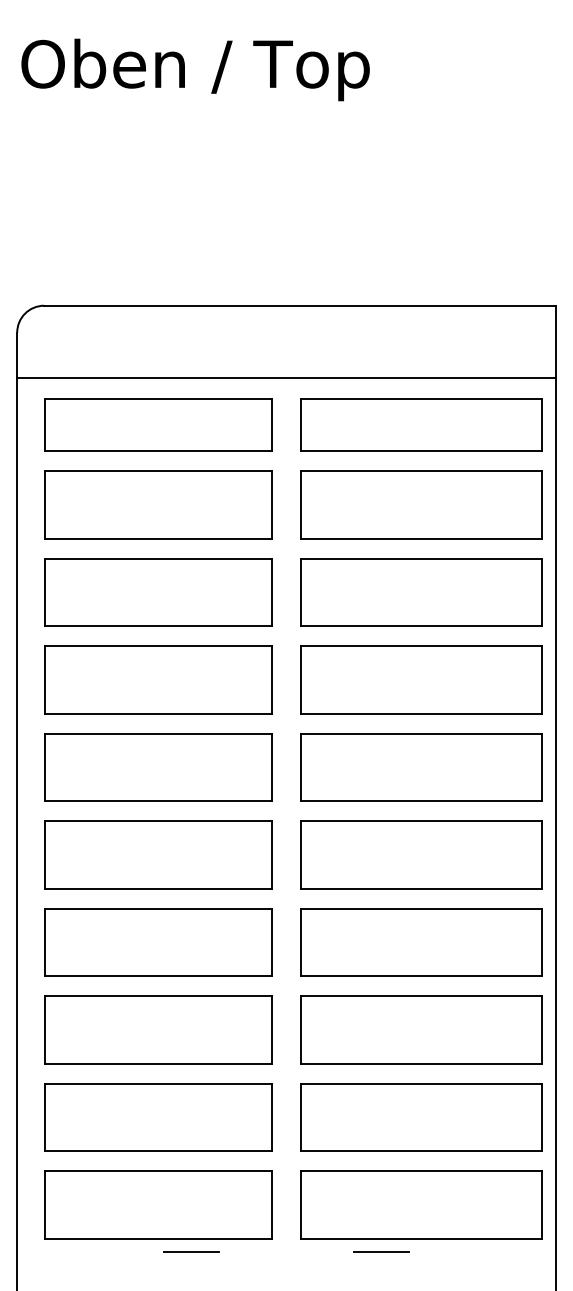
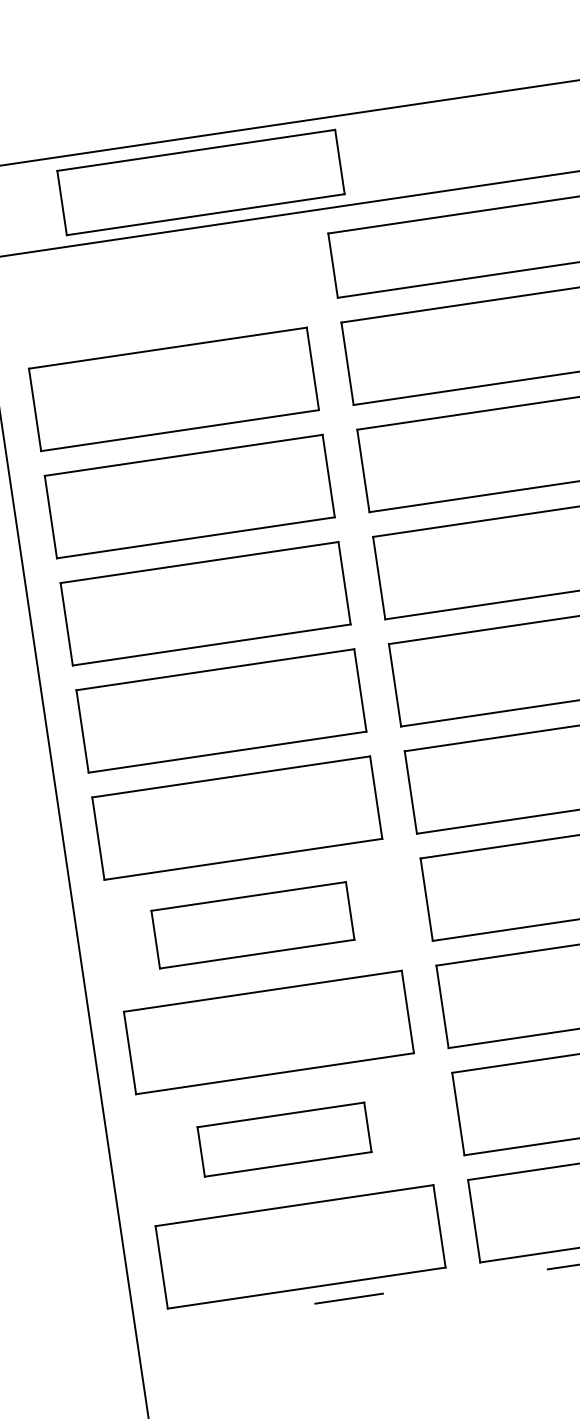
part: (158, 424) -> (200, 182), moved
part: (158, 942) -> (252, 925), size x0.7
part: (158, 1117) -> (284, 1139), size x0.6

